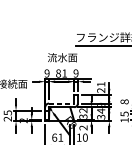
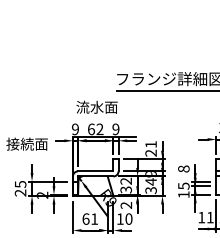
text: (61, 73) -> (95, 129), 81 -> 62
line: (61, 103) -> (95, 171), dashed -> solid

